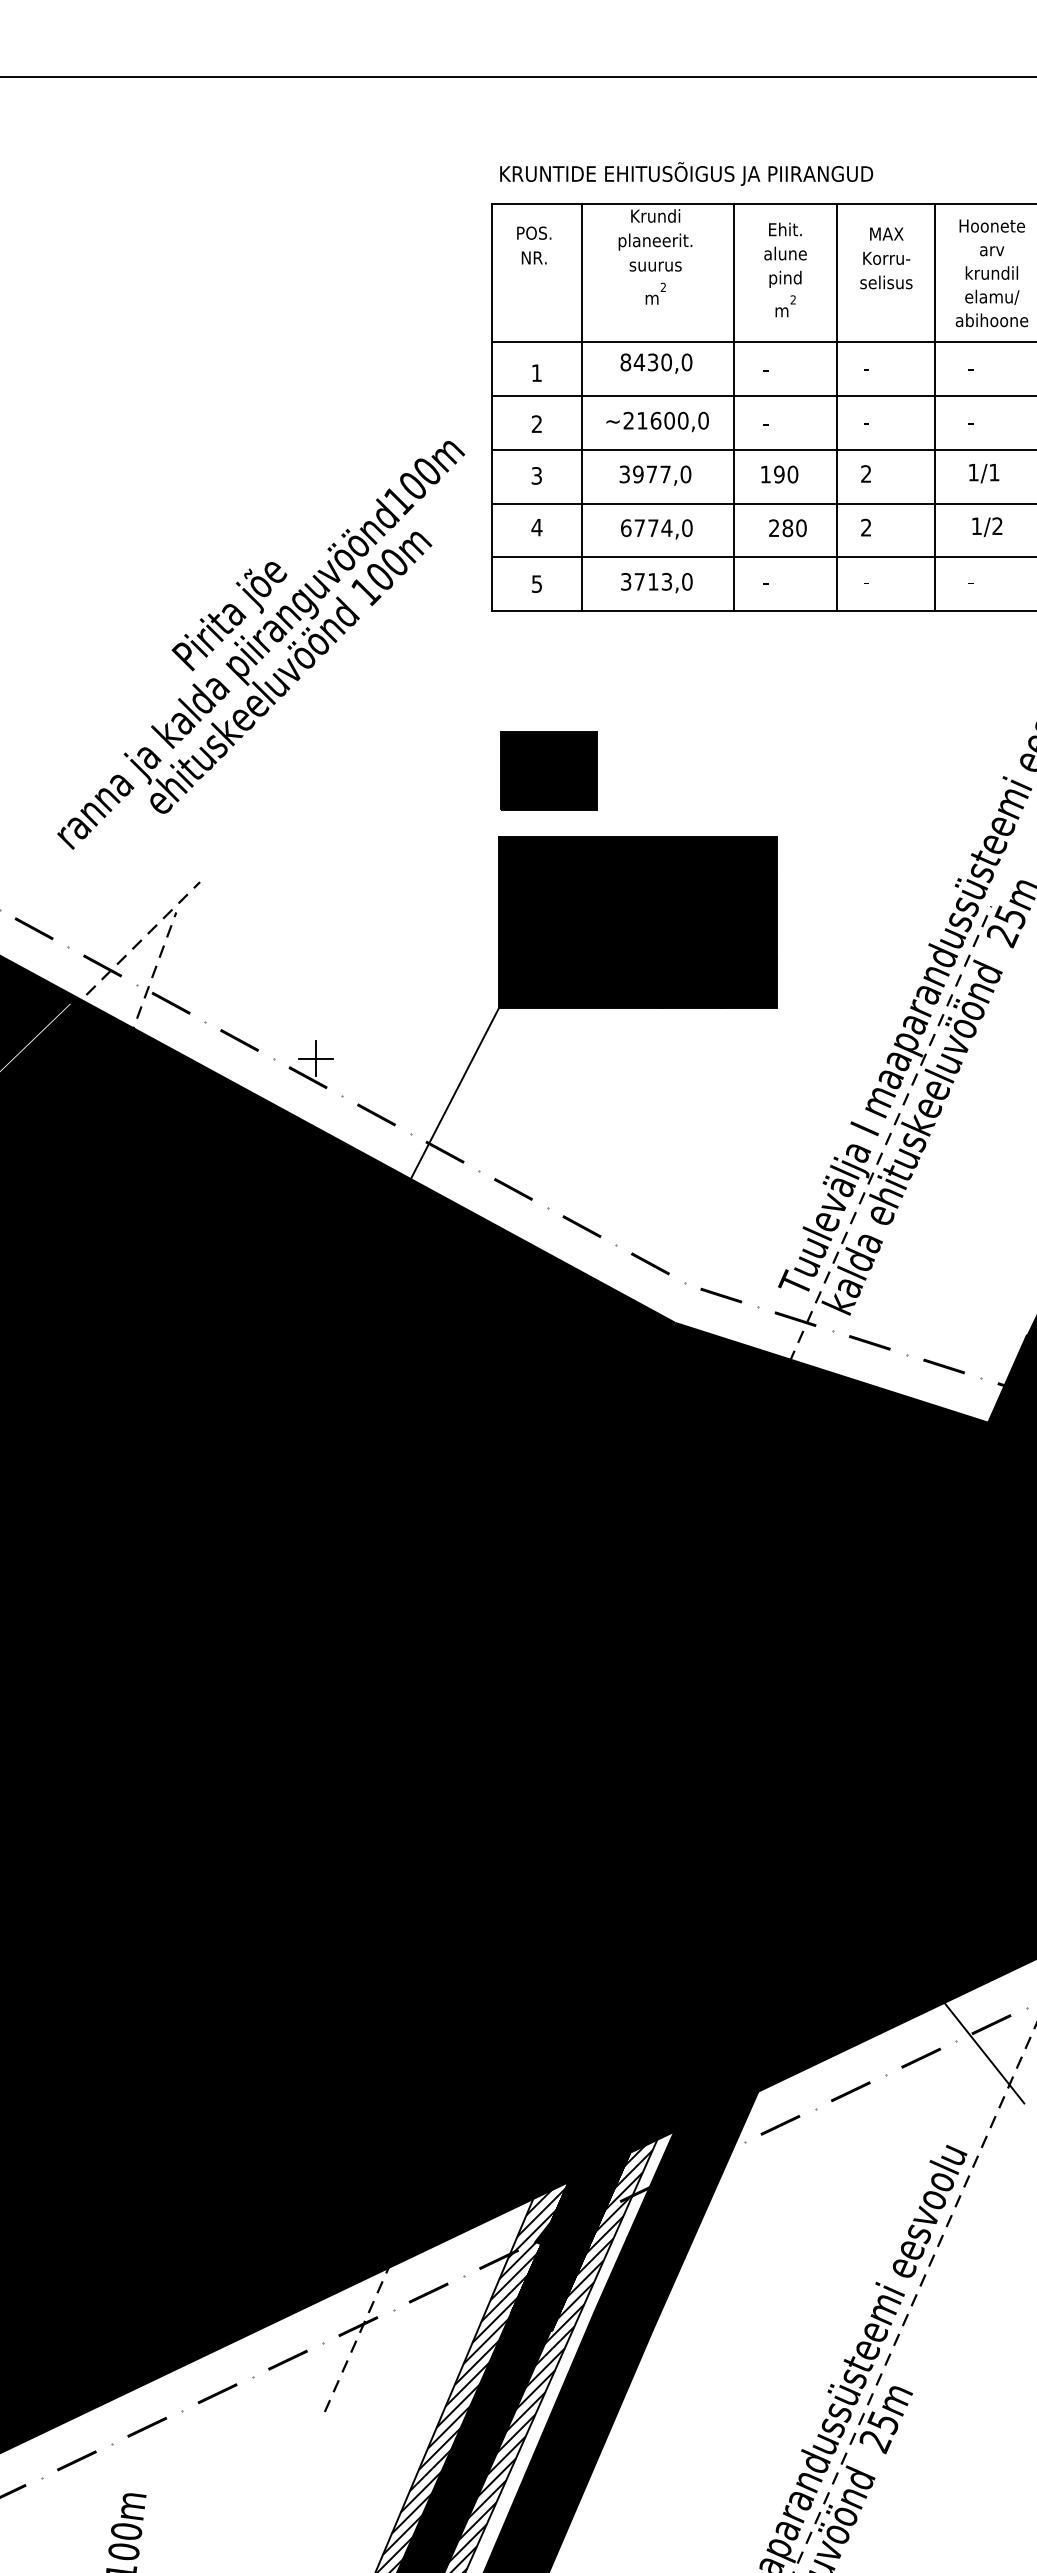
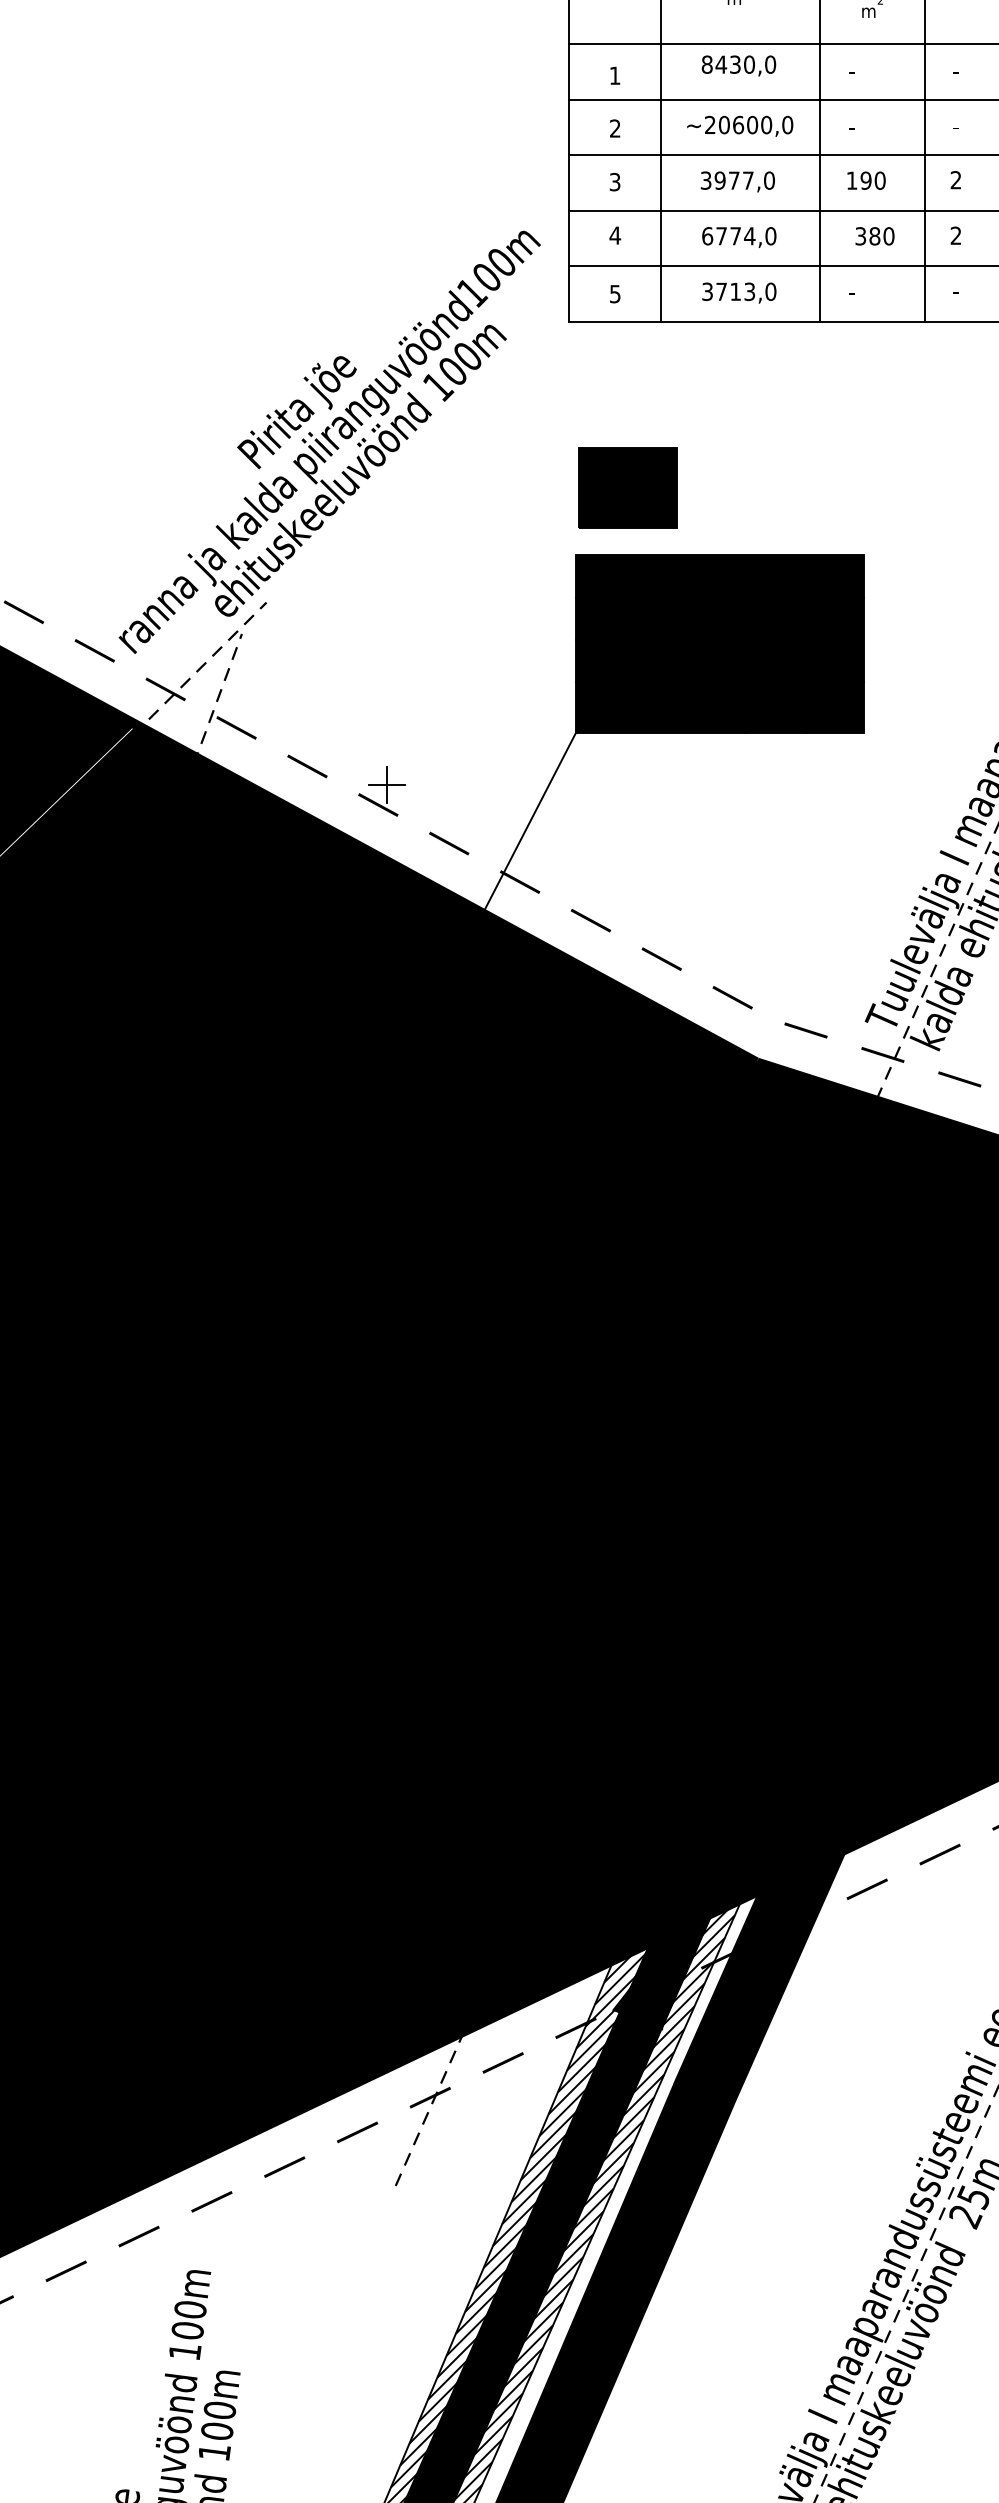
text: (642, 420) -> (724, 124), ~21600,0 -> ~20600,0
text: (774, 528) -> (861, 236), 280 -> 380
text: (261, 645) -> (330, 442), moved

